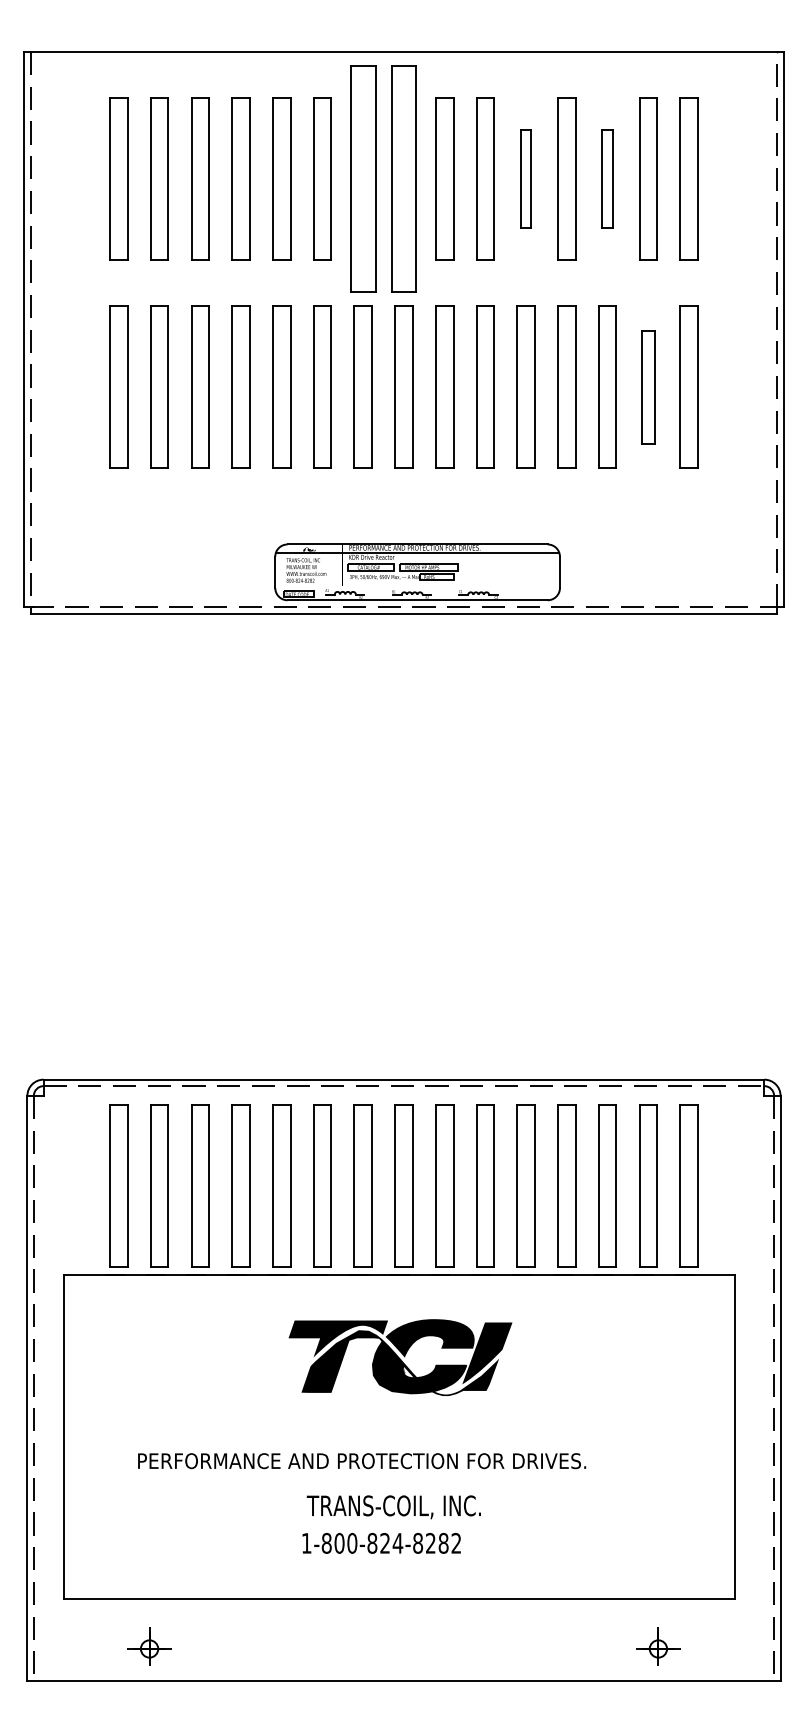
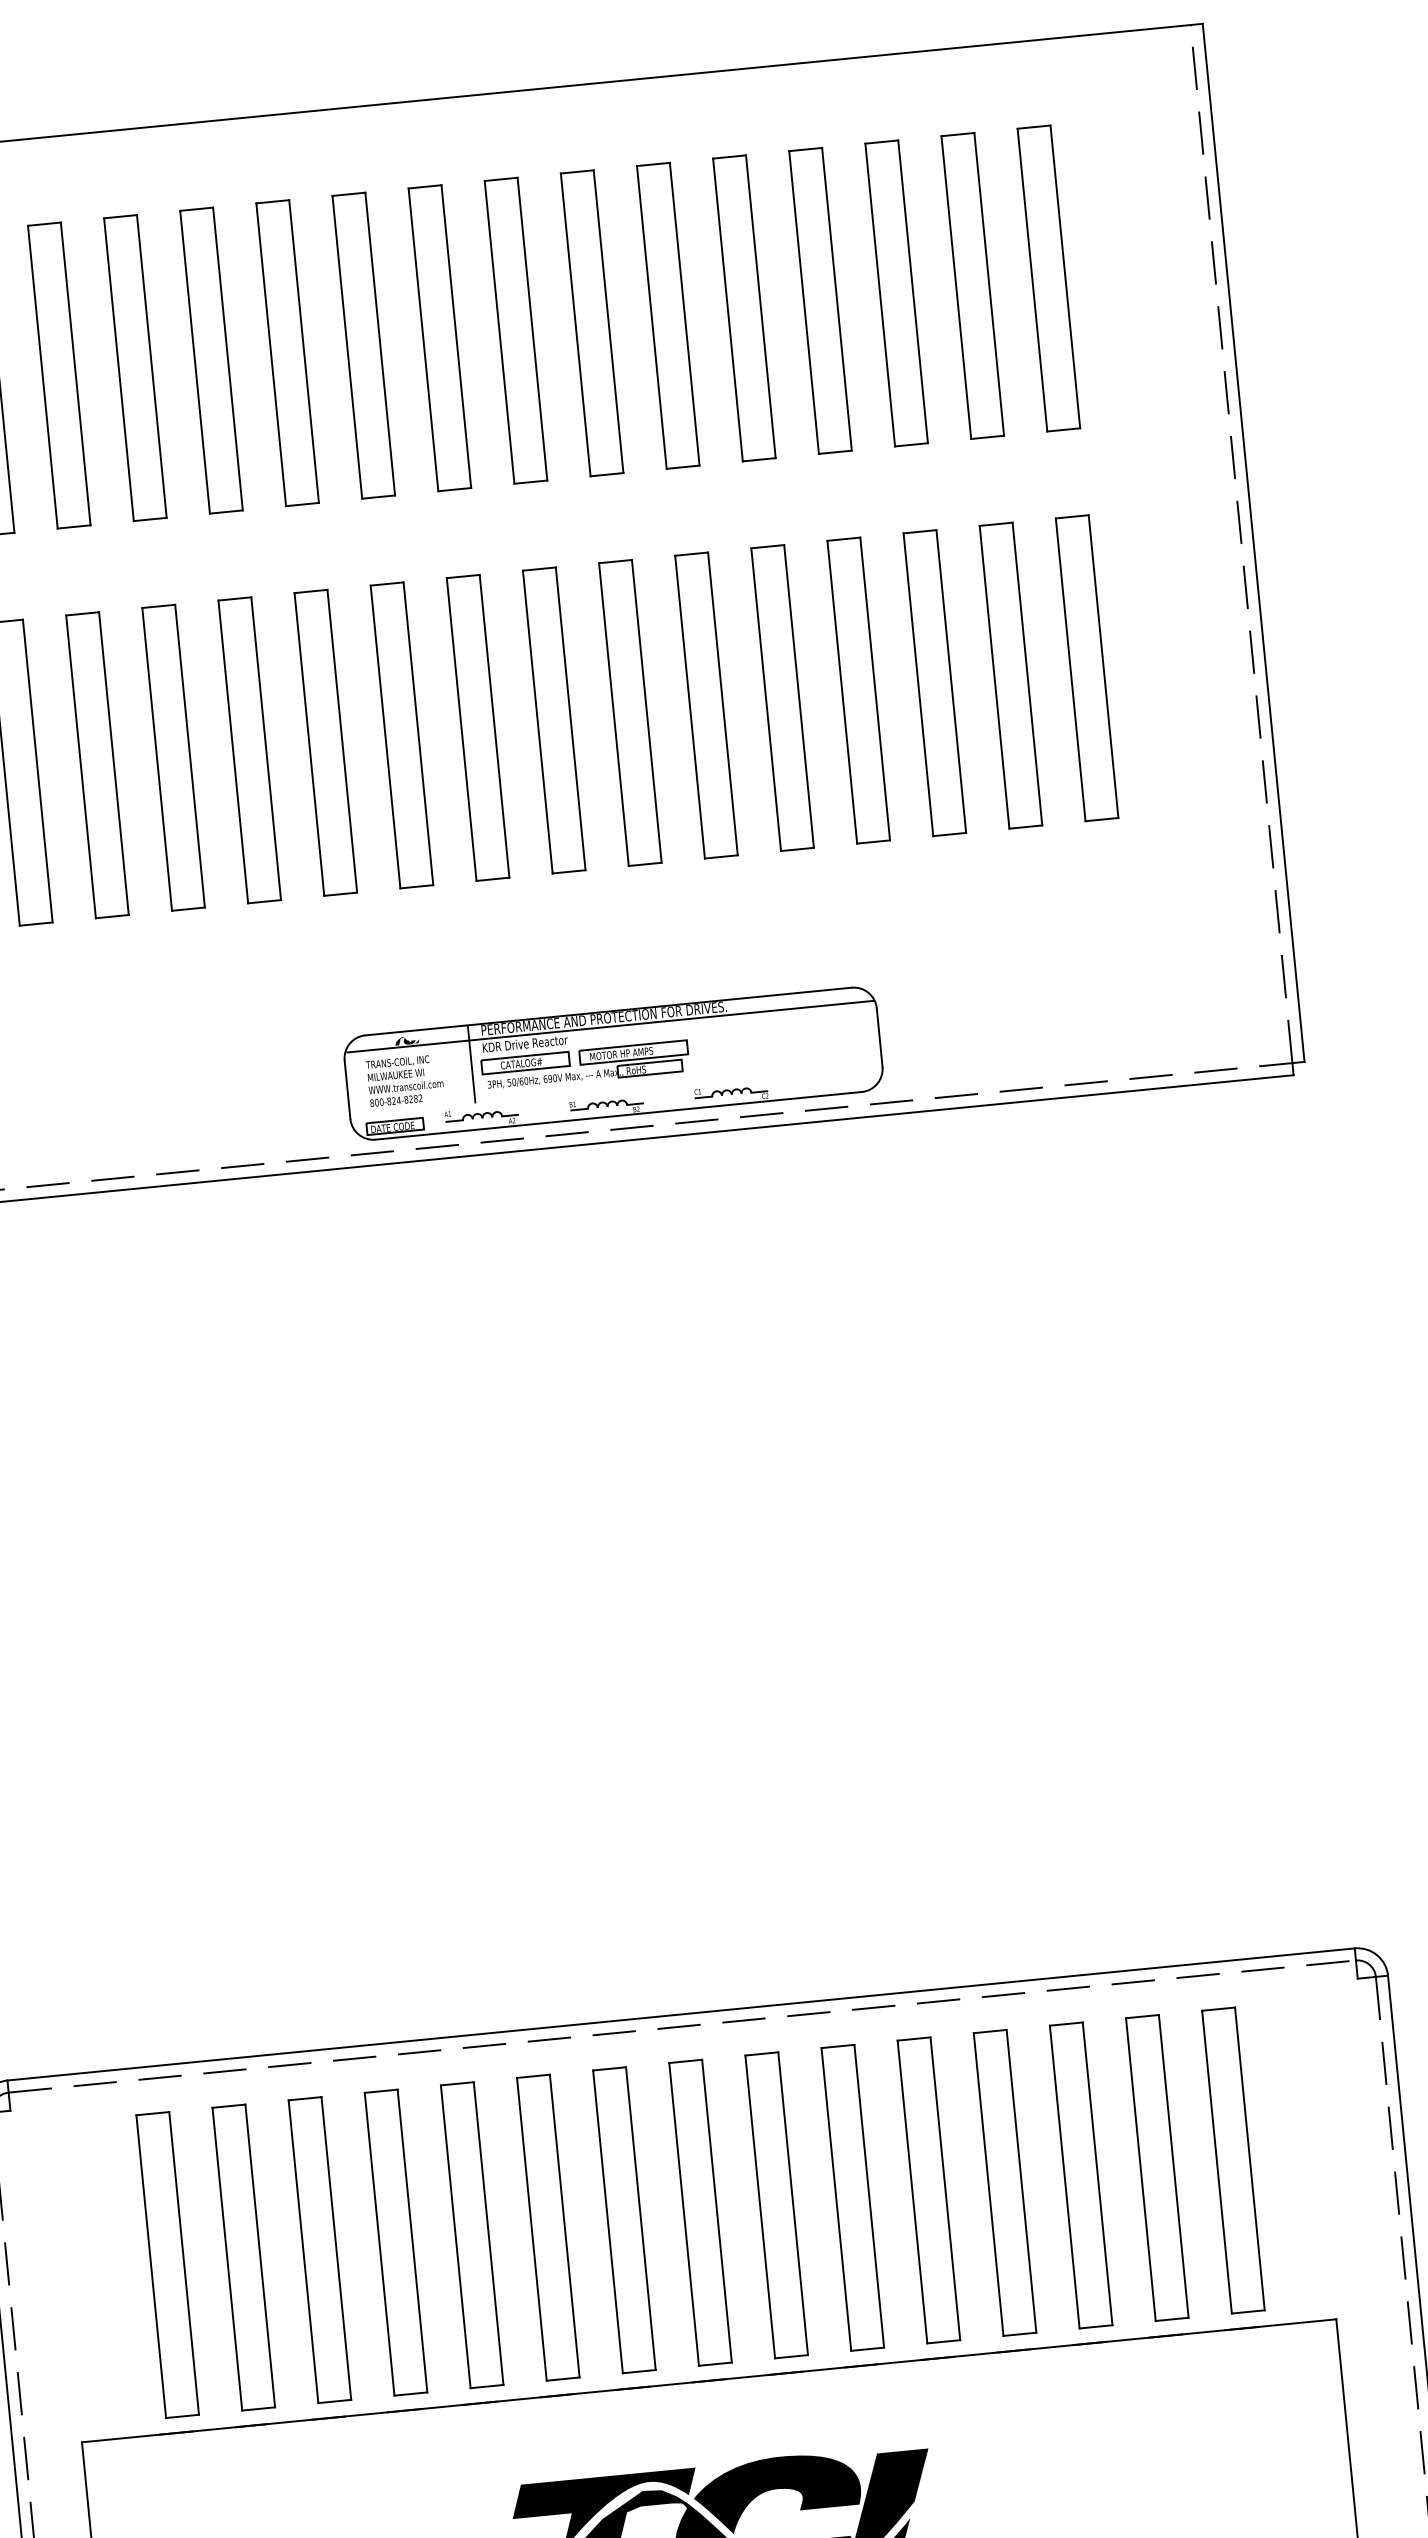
part: (362, 178) -> (438, 337), size x0.71
part: (403, 178) -> (515, 330), size x0.71
part: (525, 178) -> (743, 307), size x1.67
part: (607, 178) -> (896, 292), size x1.67
part: (648, 386) -> (1011, 673), size x1.43

